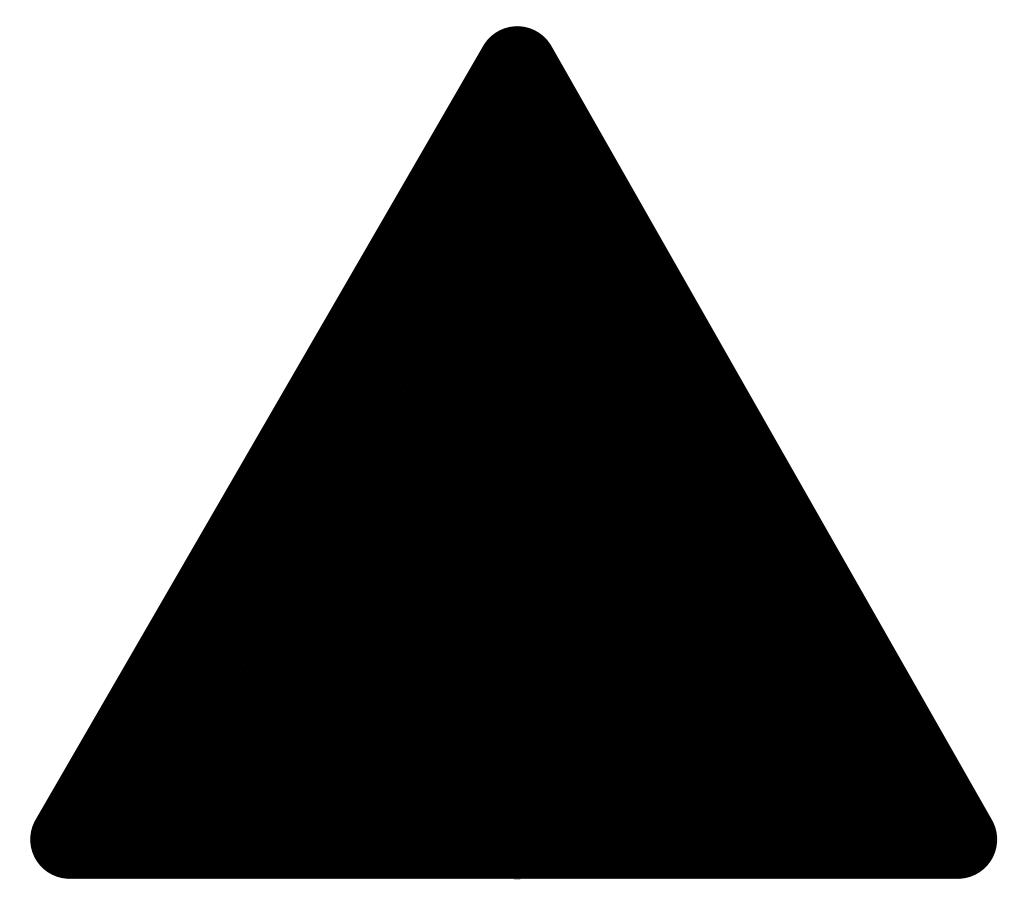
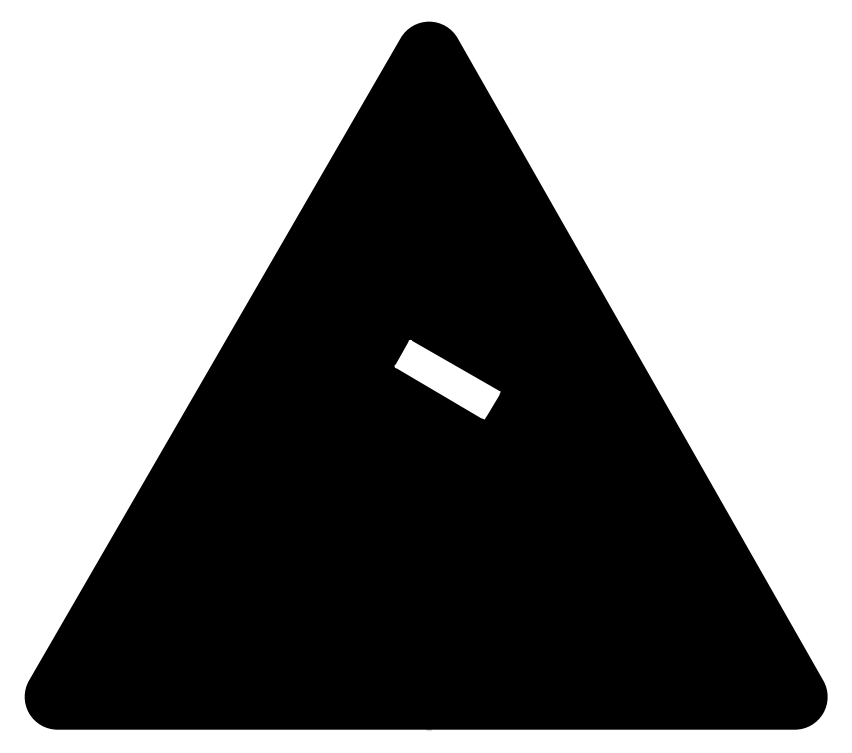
fill: (539, 457) -> (447, 379), removed

